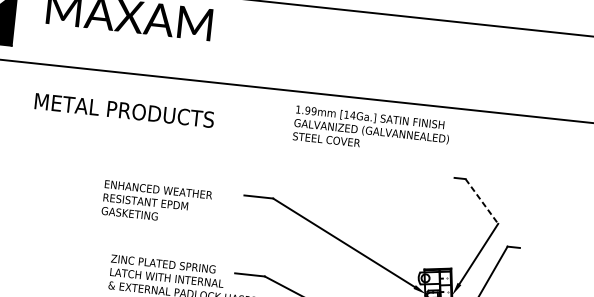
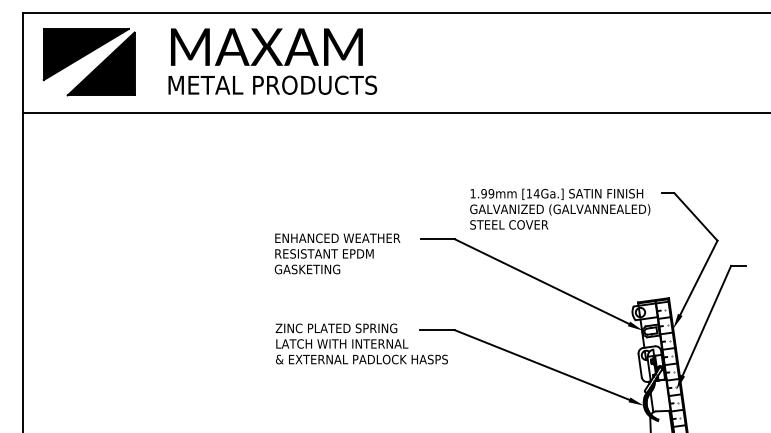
text: (124, 109) -> (272, 84), moved
text: (372, 130) -> (560, 208), moved
line: (482, 201) -> (696, 217), dashed -> solid
text: (156, 202) -> (337, 253), moved

